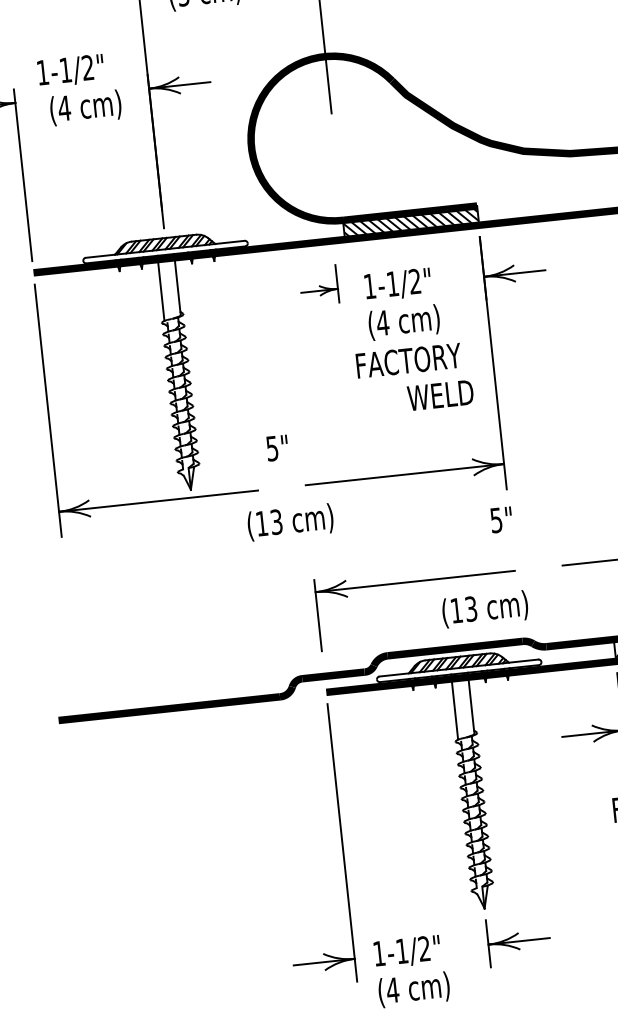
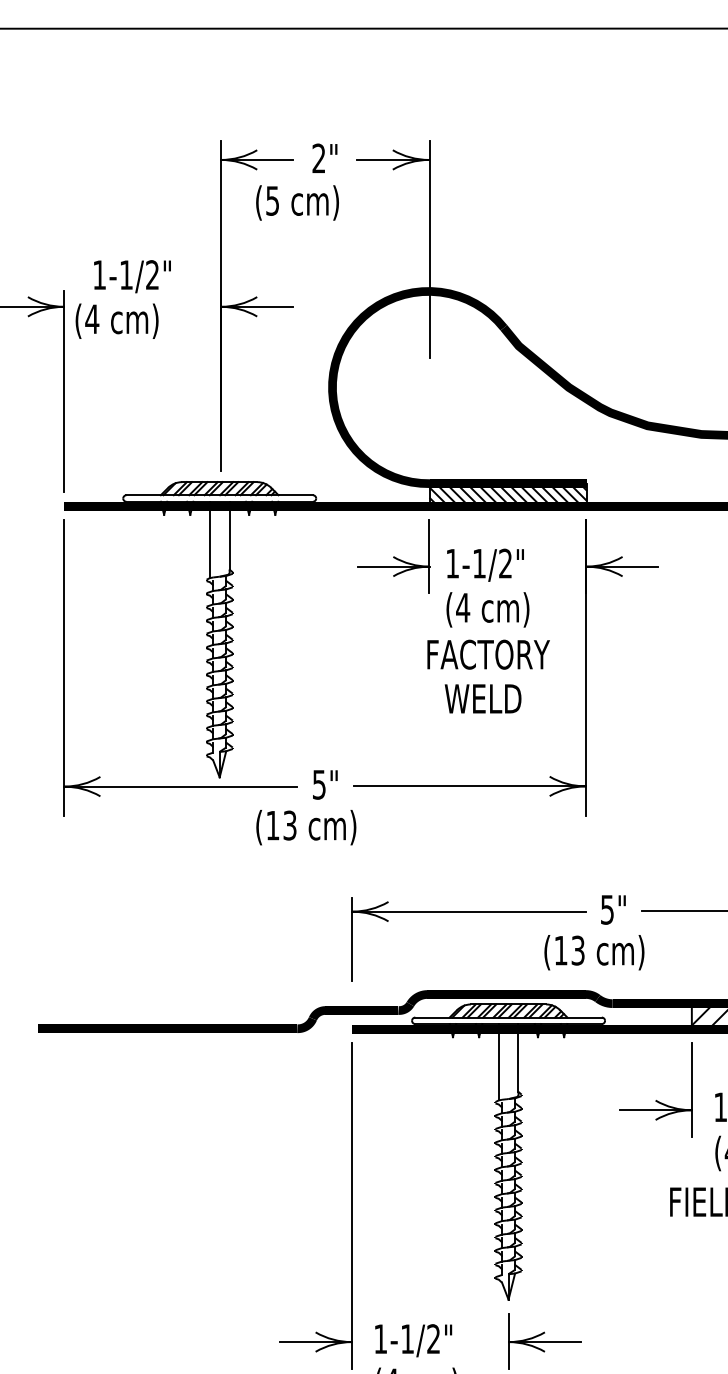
text: (85, 107) -> (116, 320), moved
part: (318, 285) -> (393, 556), size x1.67
text: (440, 395) -> (482, 698), moved
text: (277, 447) -> (325, 784), moved
text: (501, 519) -> (613, 909), moved
text: (290, 522) -> (306, 827), moved
text: (485, 609) -> (594, 952), moved

